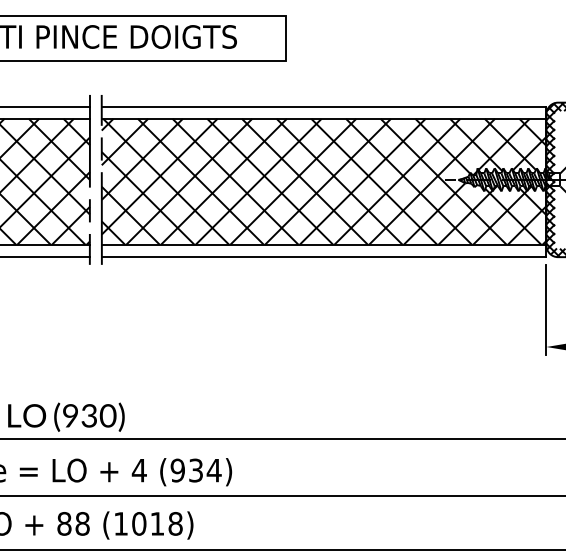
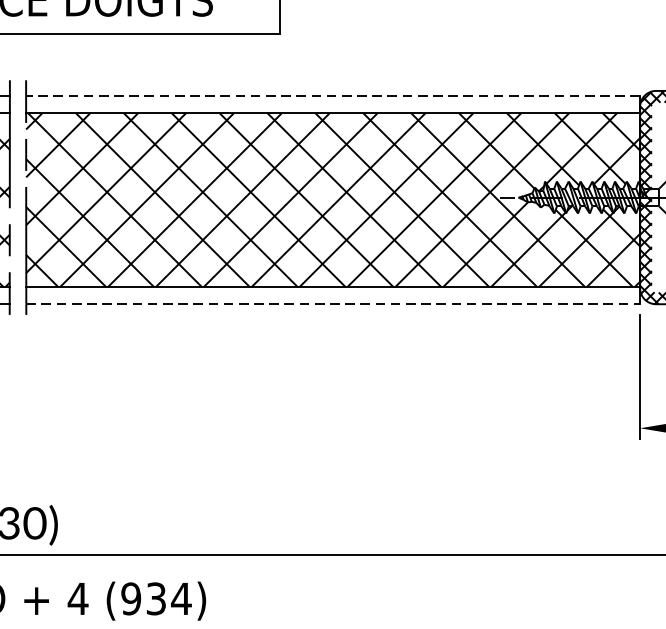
line: (323, 106) -> (332, 96), solid -> dashed
line: (324, 257) -> (333, 304), solid -> dashed

